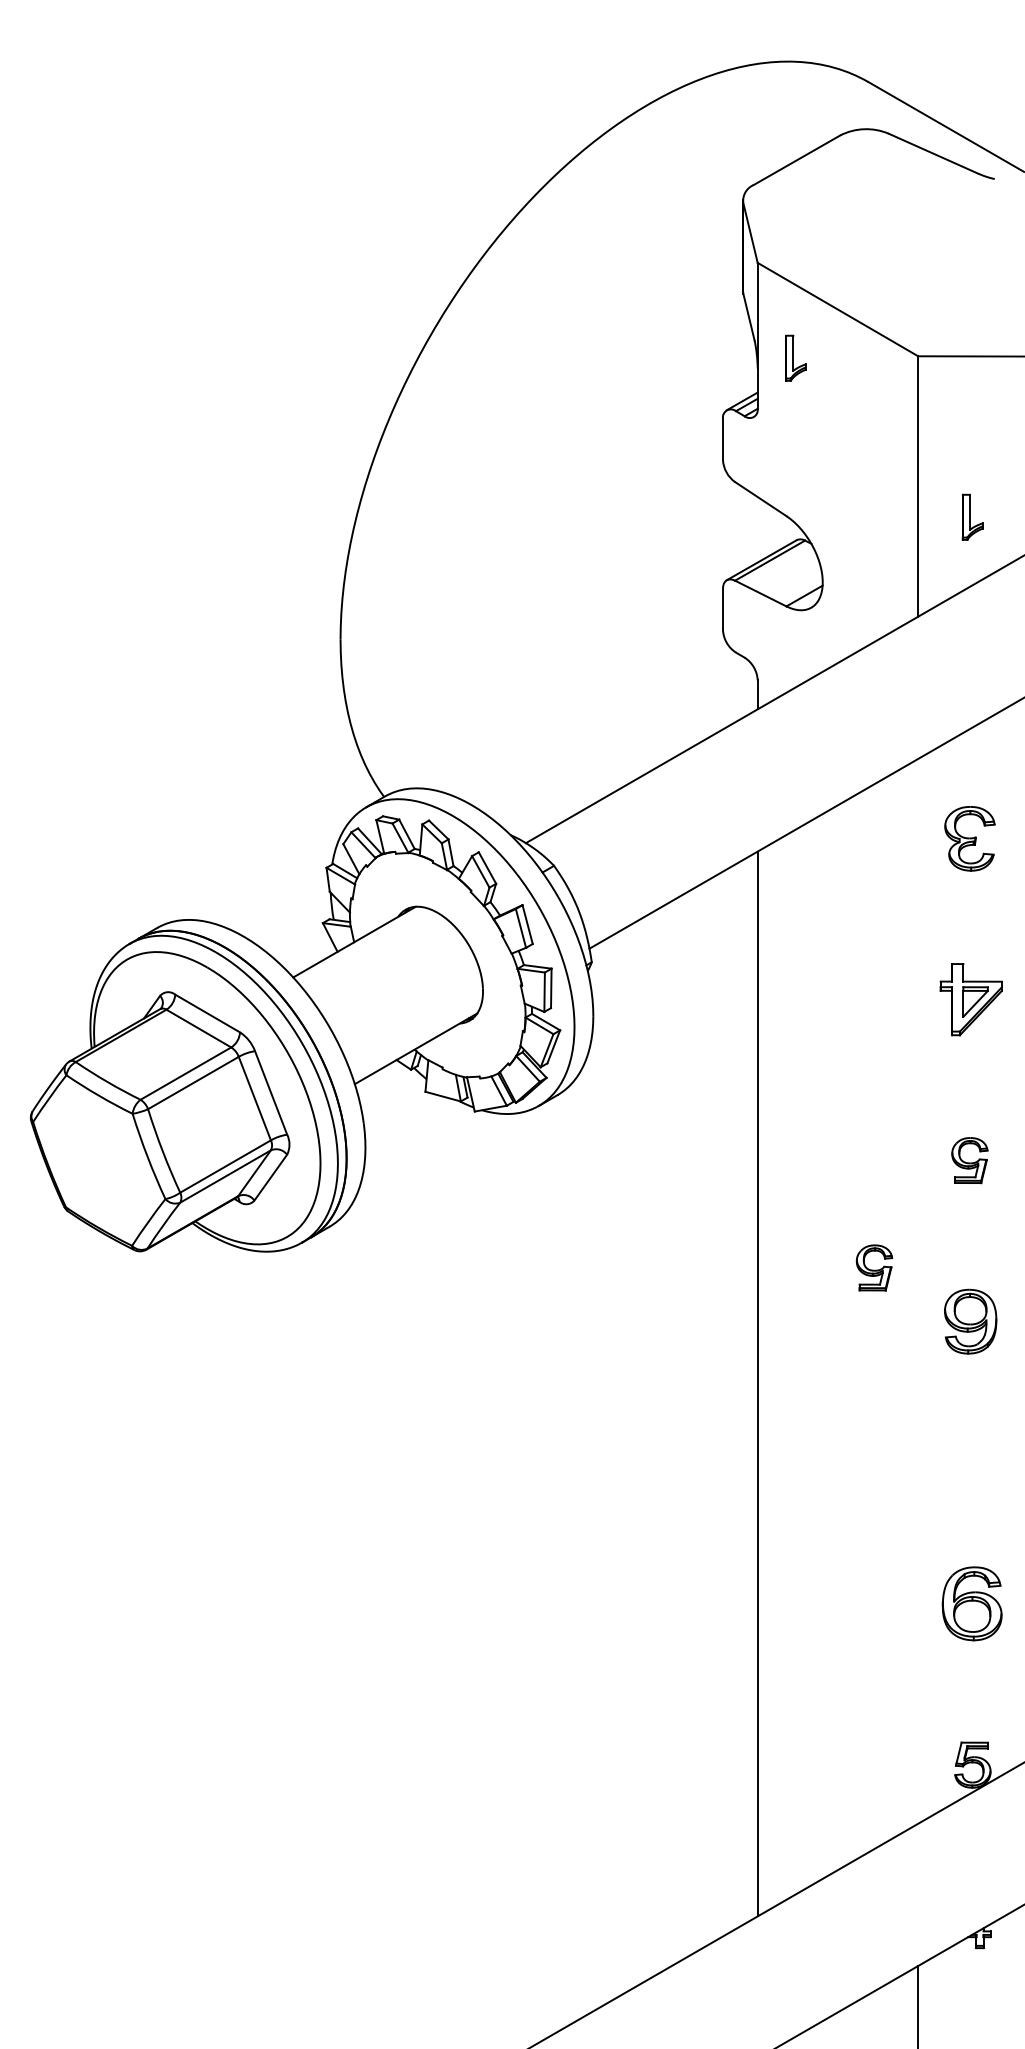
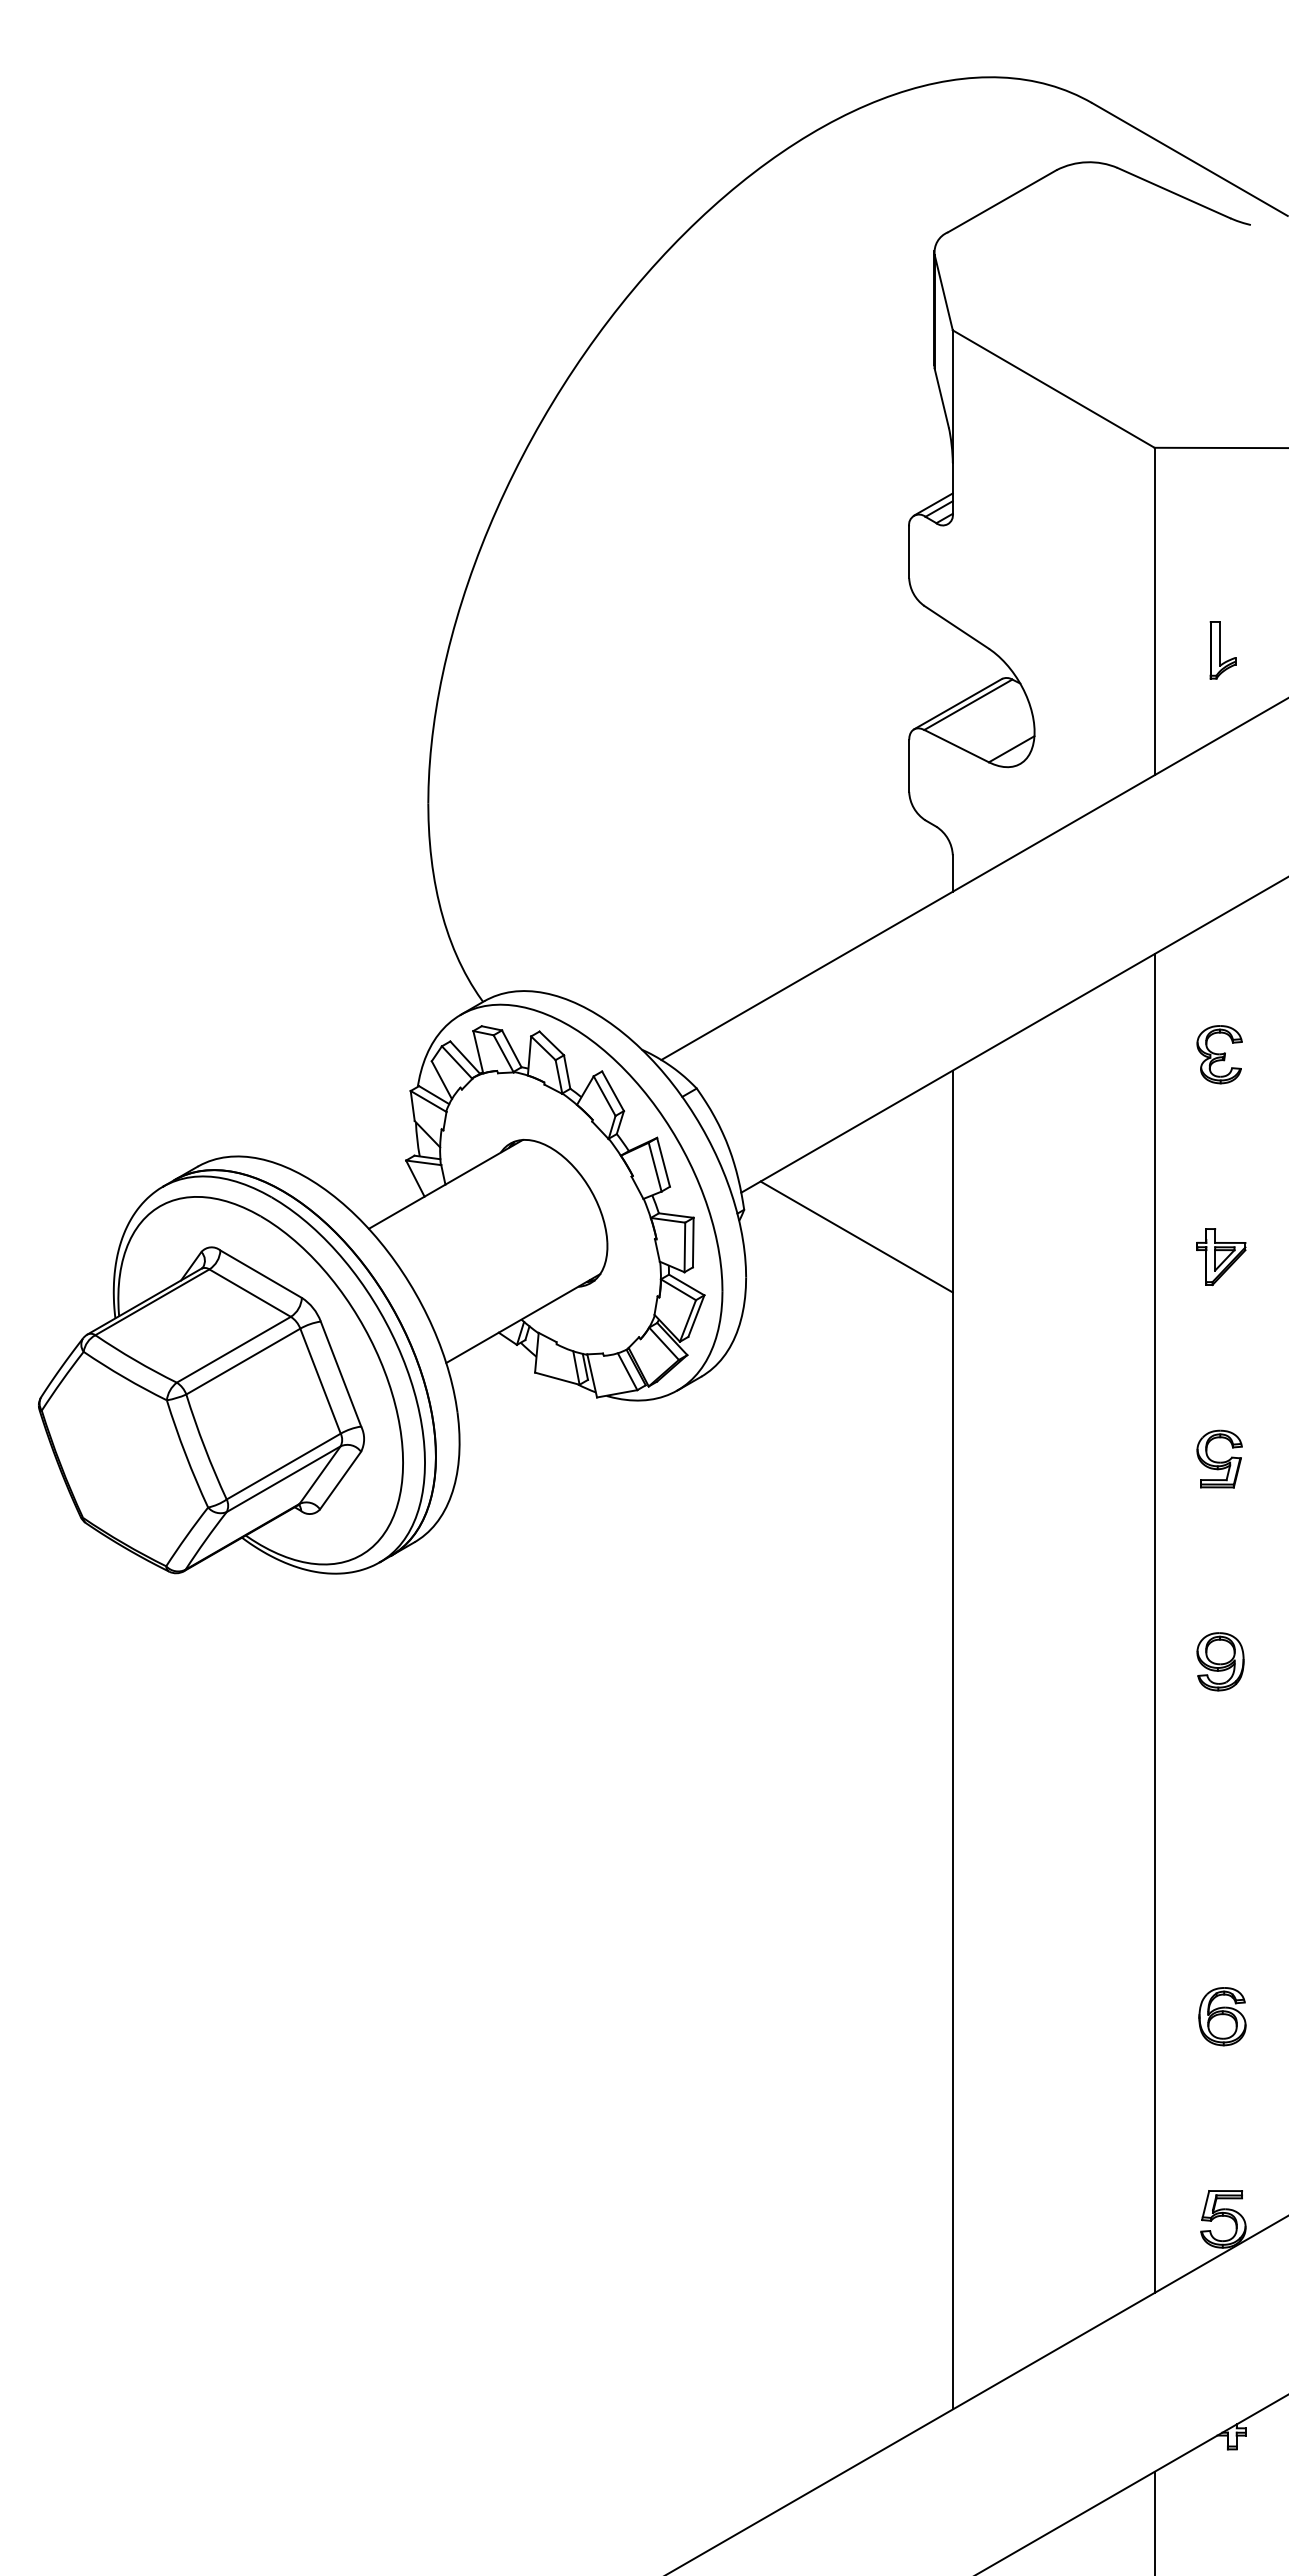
part: (795, 358) -> (1000, 450), removed
part: (969, 838) -> (1219, 1054), size x0.71
line: (681, 983) -> (856, 1236), added
part: (971, 1000) -> (1221, 1257), size x0.62
part: (874, 1267) -> (1099, 1593), removed
line: (918, 1291) -> (1154, 1623), added
part: (970, 1321) -> (1220, 1661), size x0.71
part: (972, 1603) -> (1222, 2016), size x0.62

